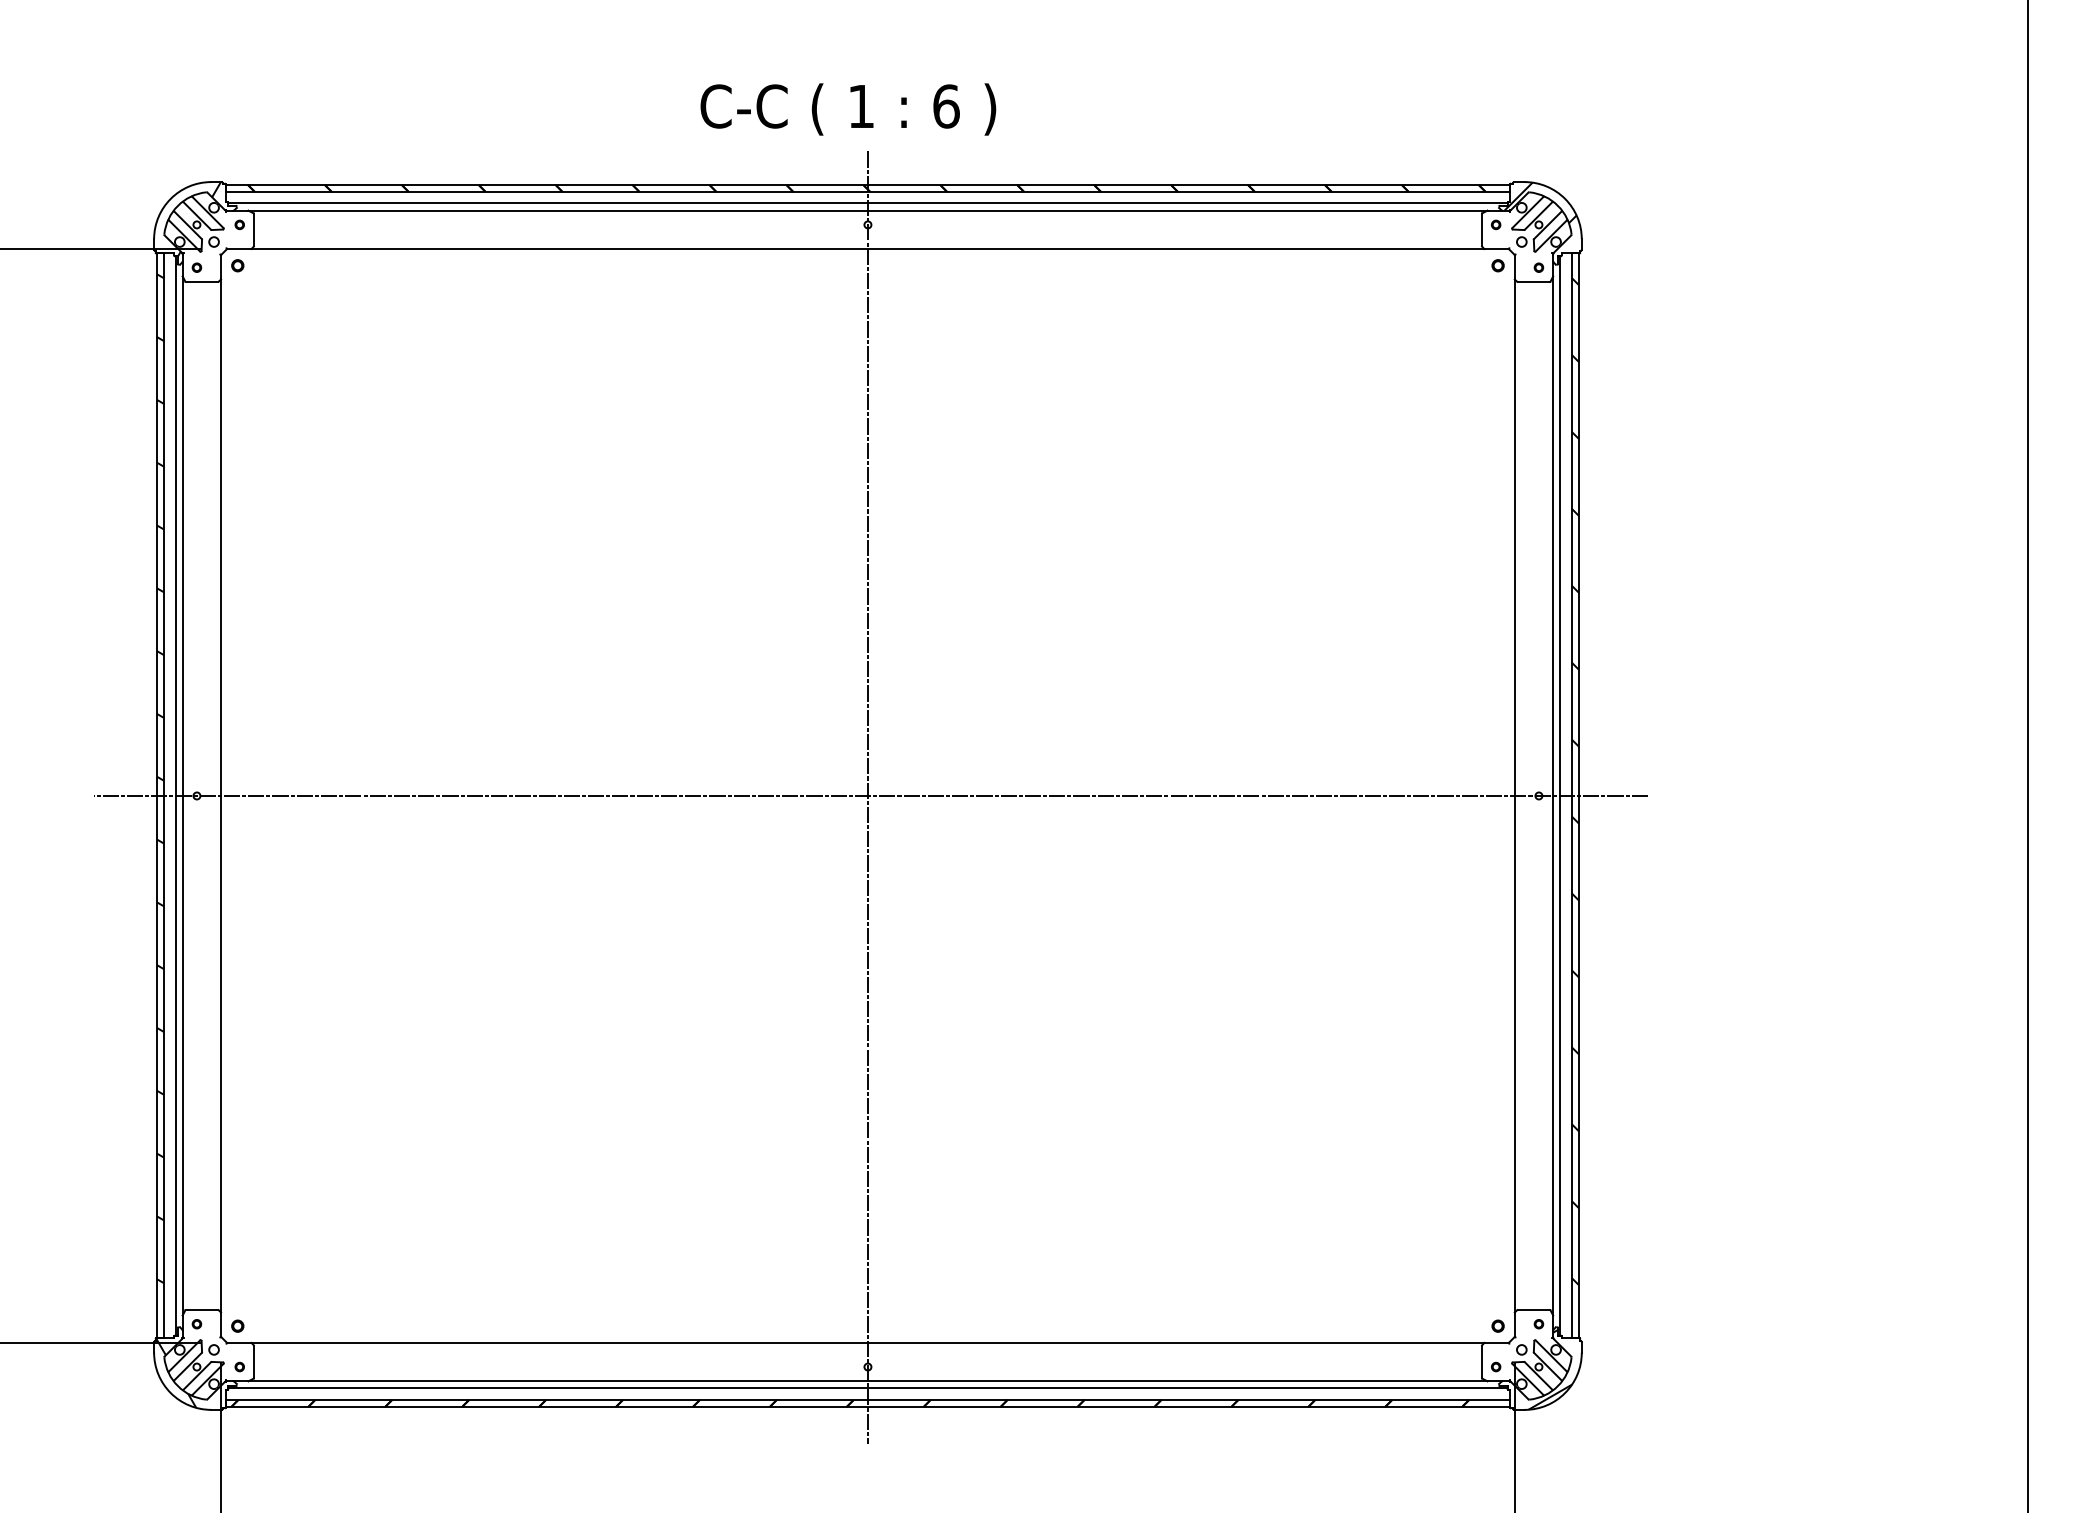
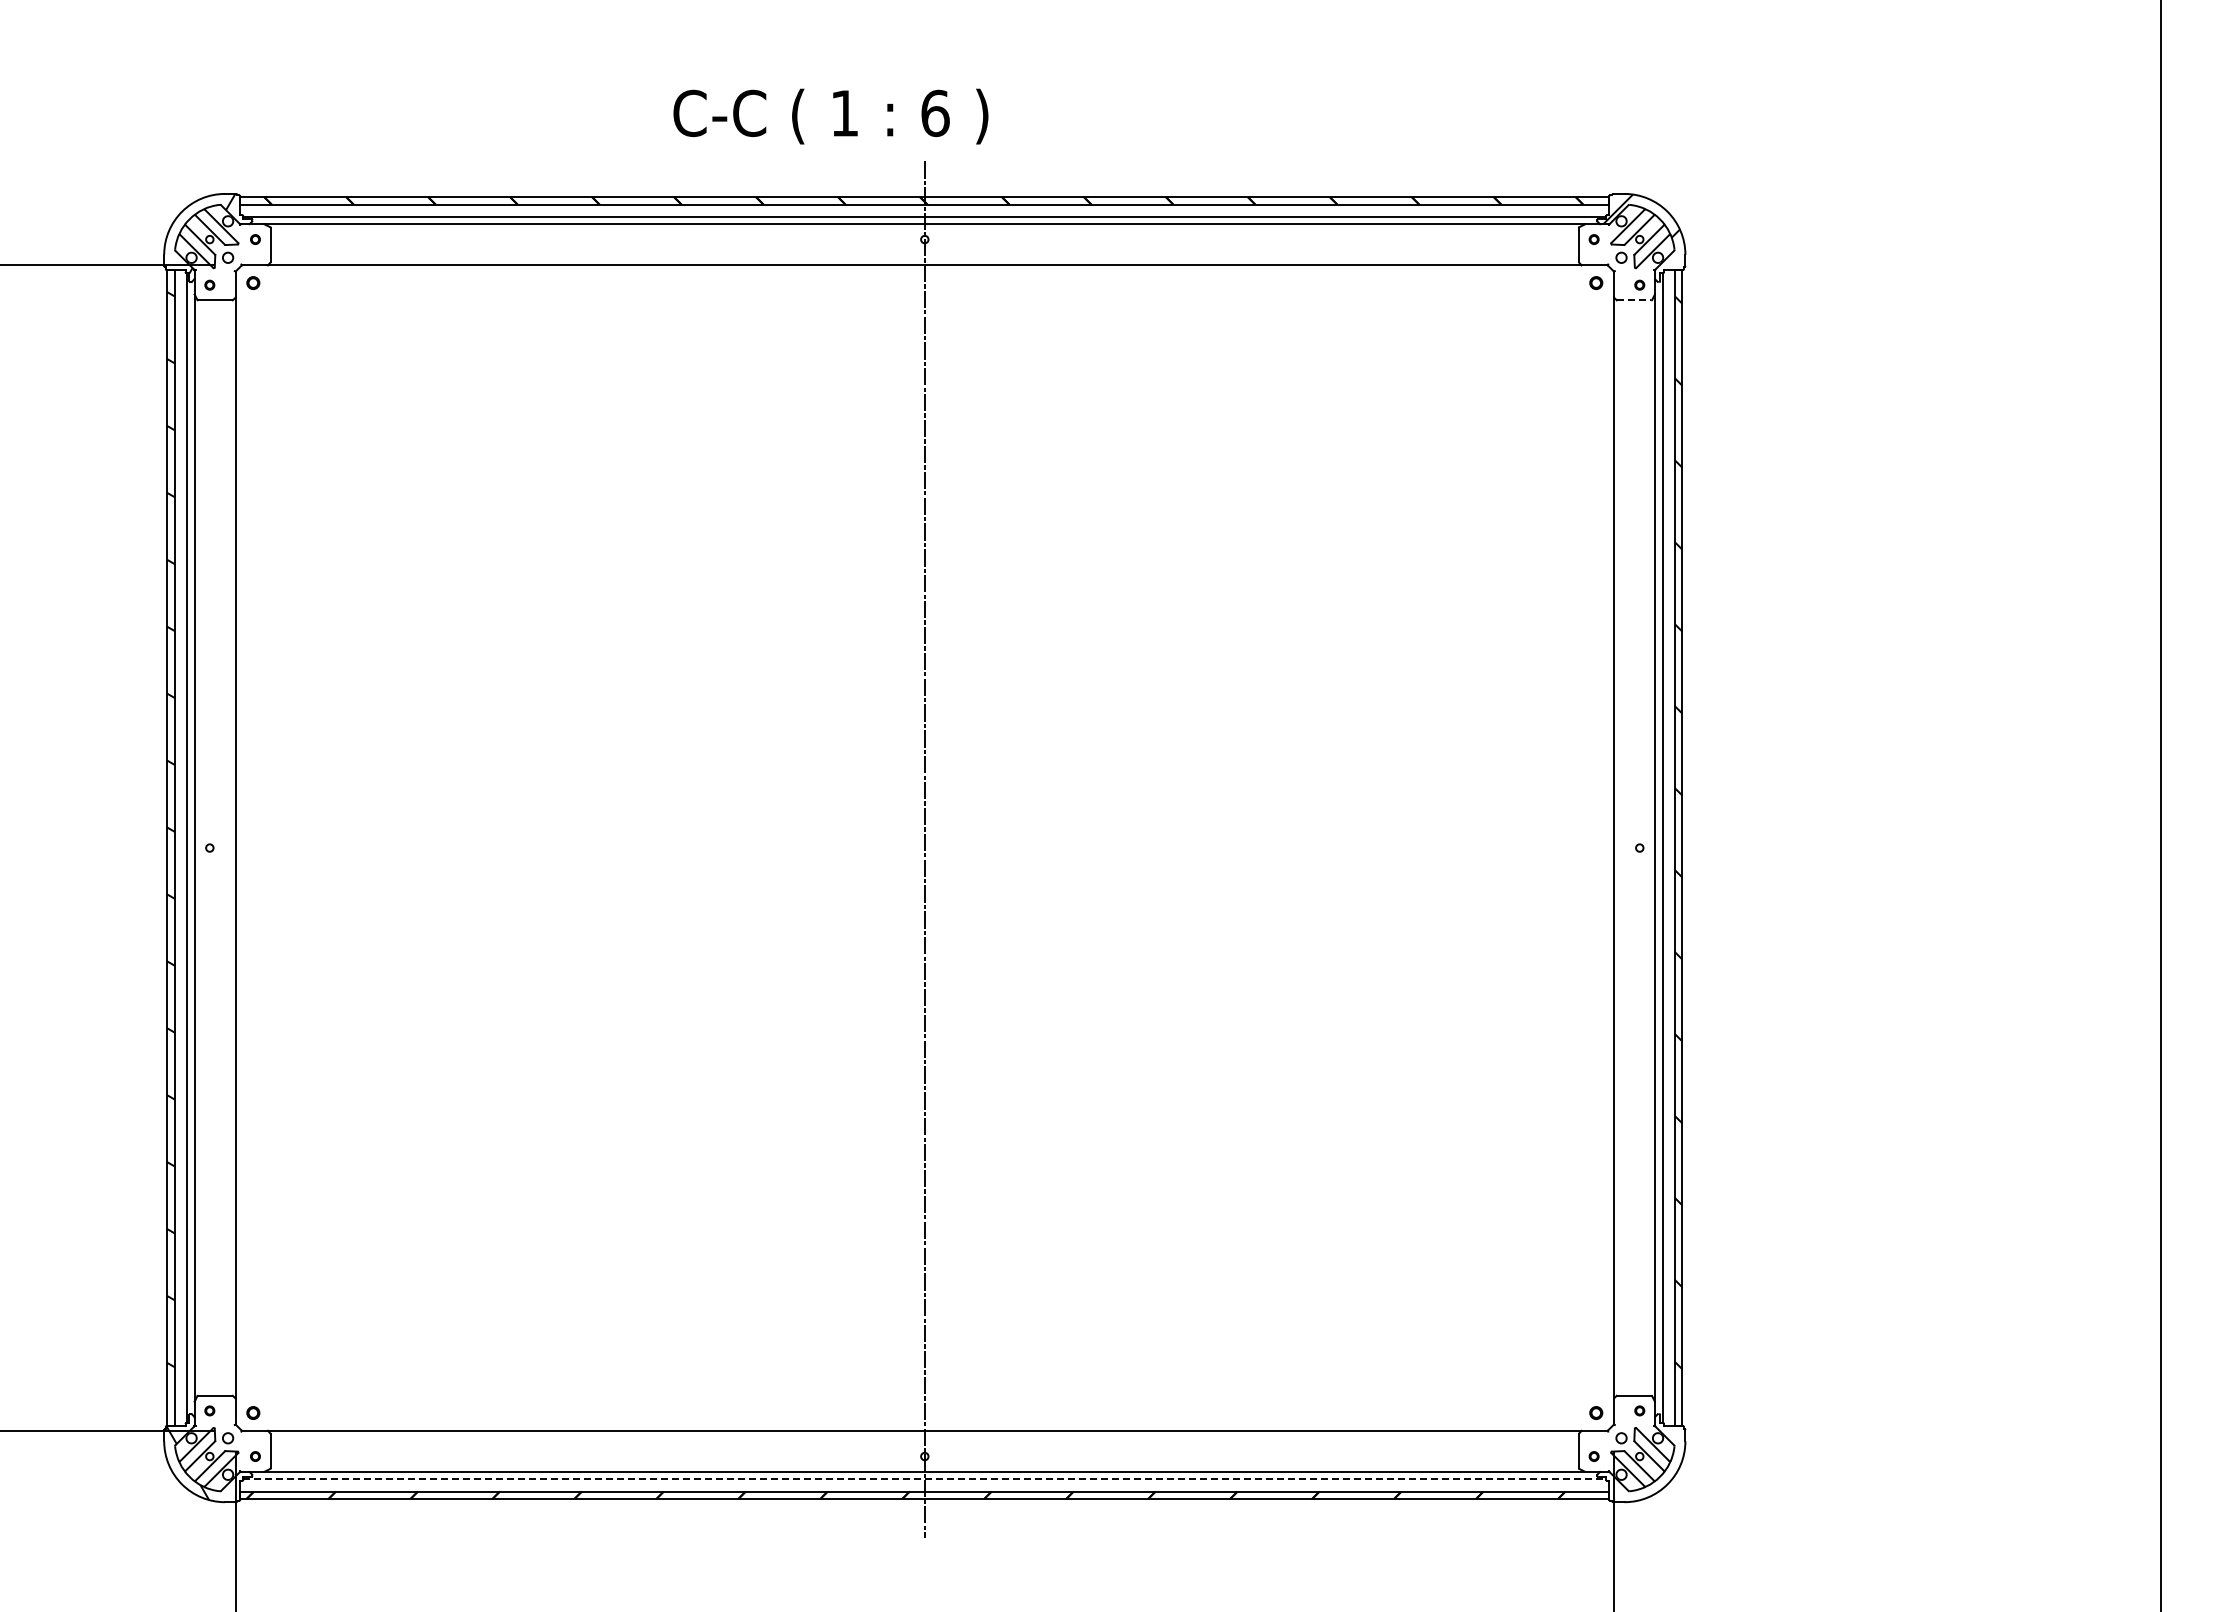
text: (847, 109) -> (830, 116), moved
line: (1533, 282) -> (1634, 300), solid -> dashed
line: (870, 796) -> (927, 848), removed
hatch: (1549, 1369) -> (1651, 1459), removed
line: (867, 1388) -> (924, 1479), solid -> dashed

